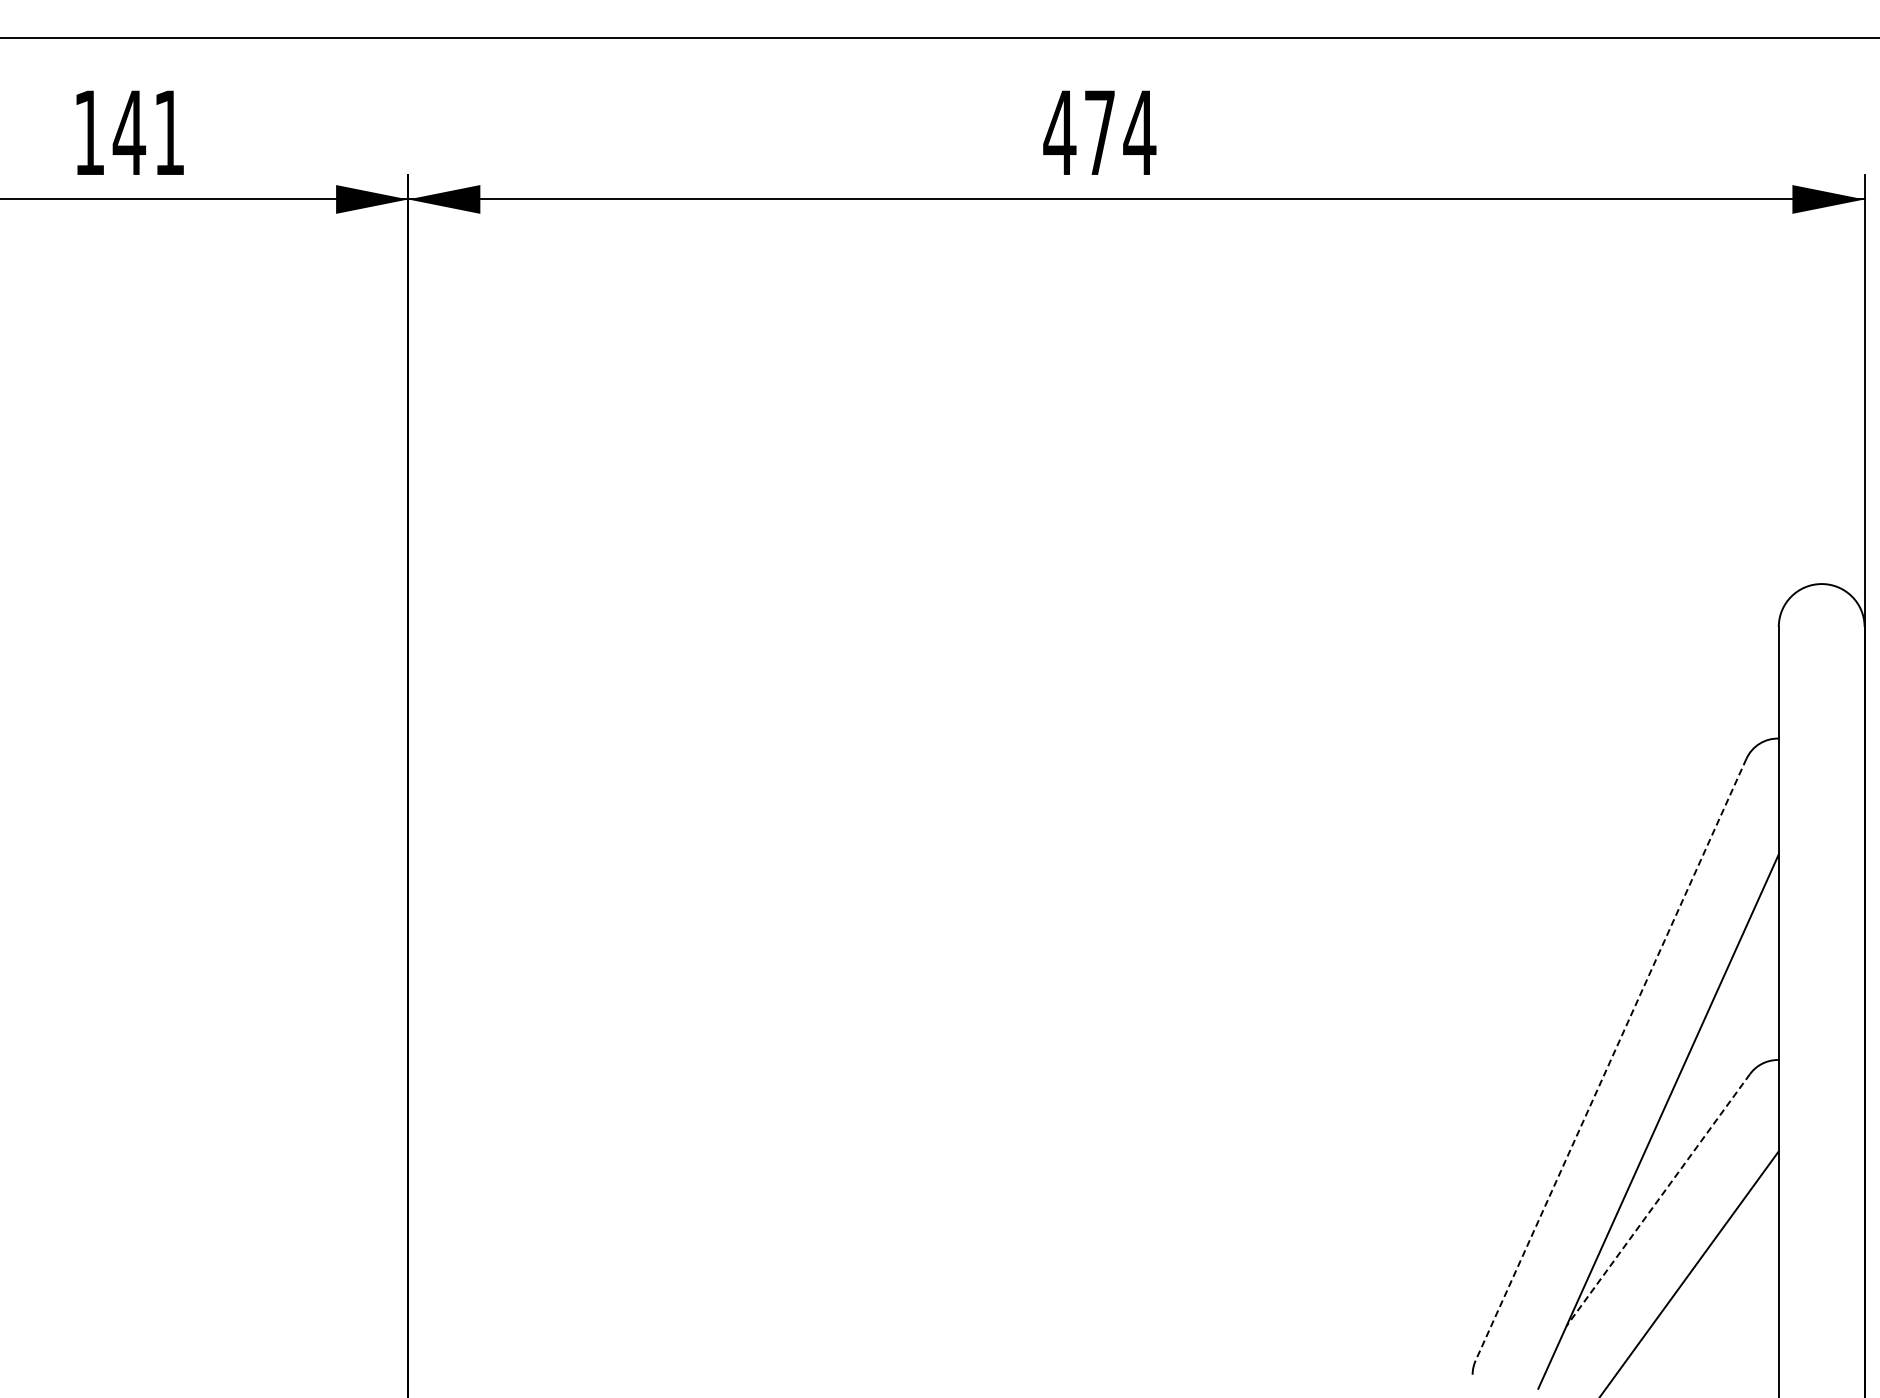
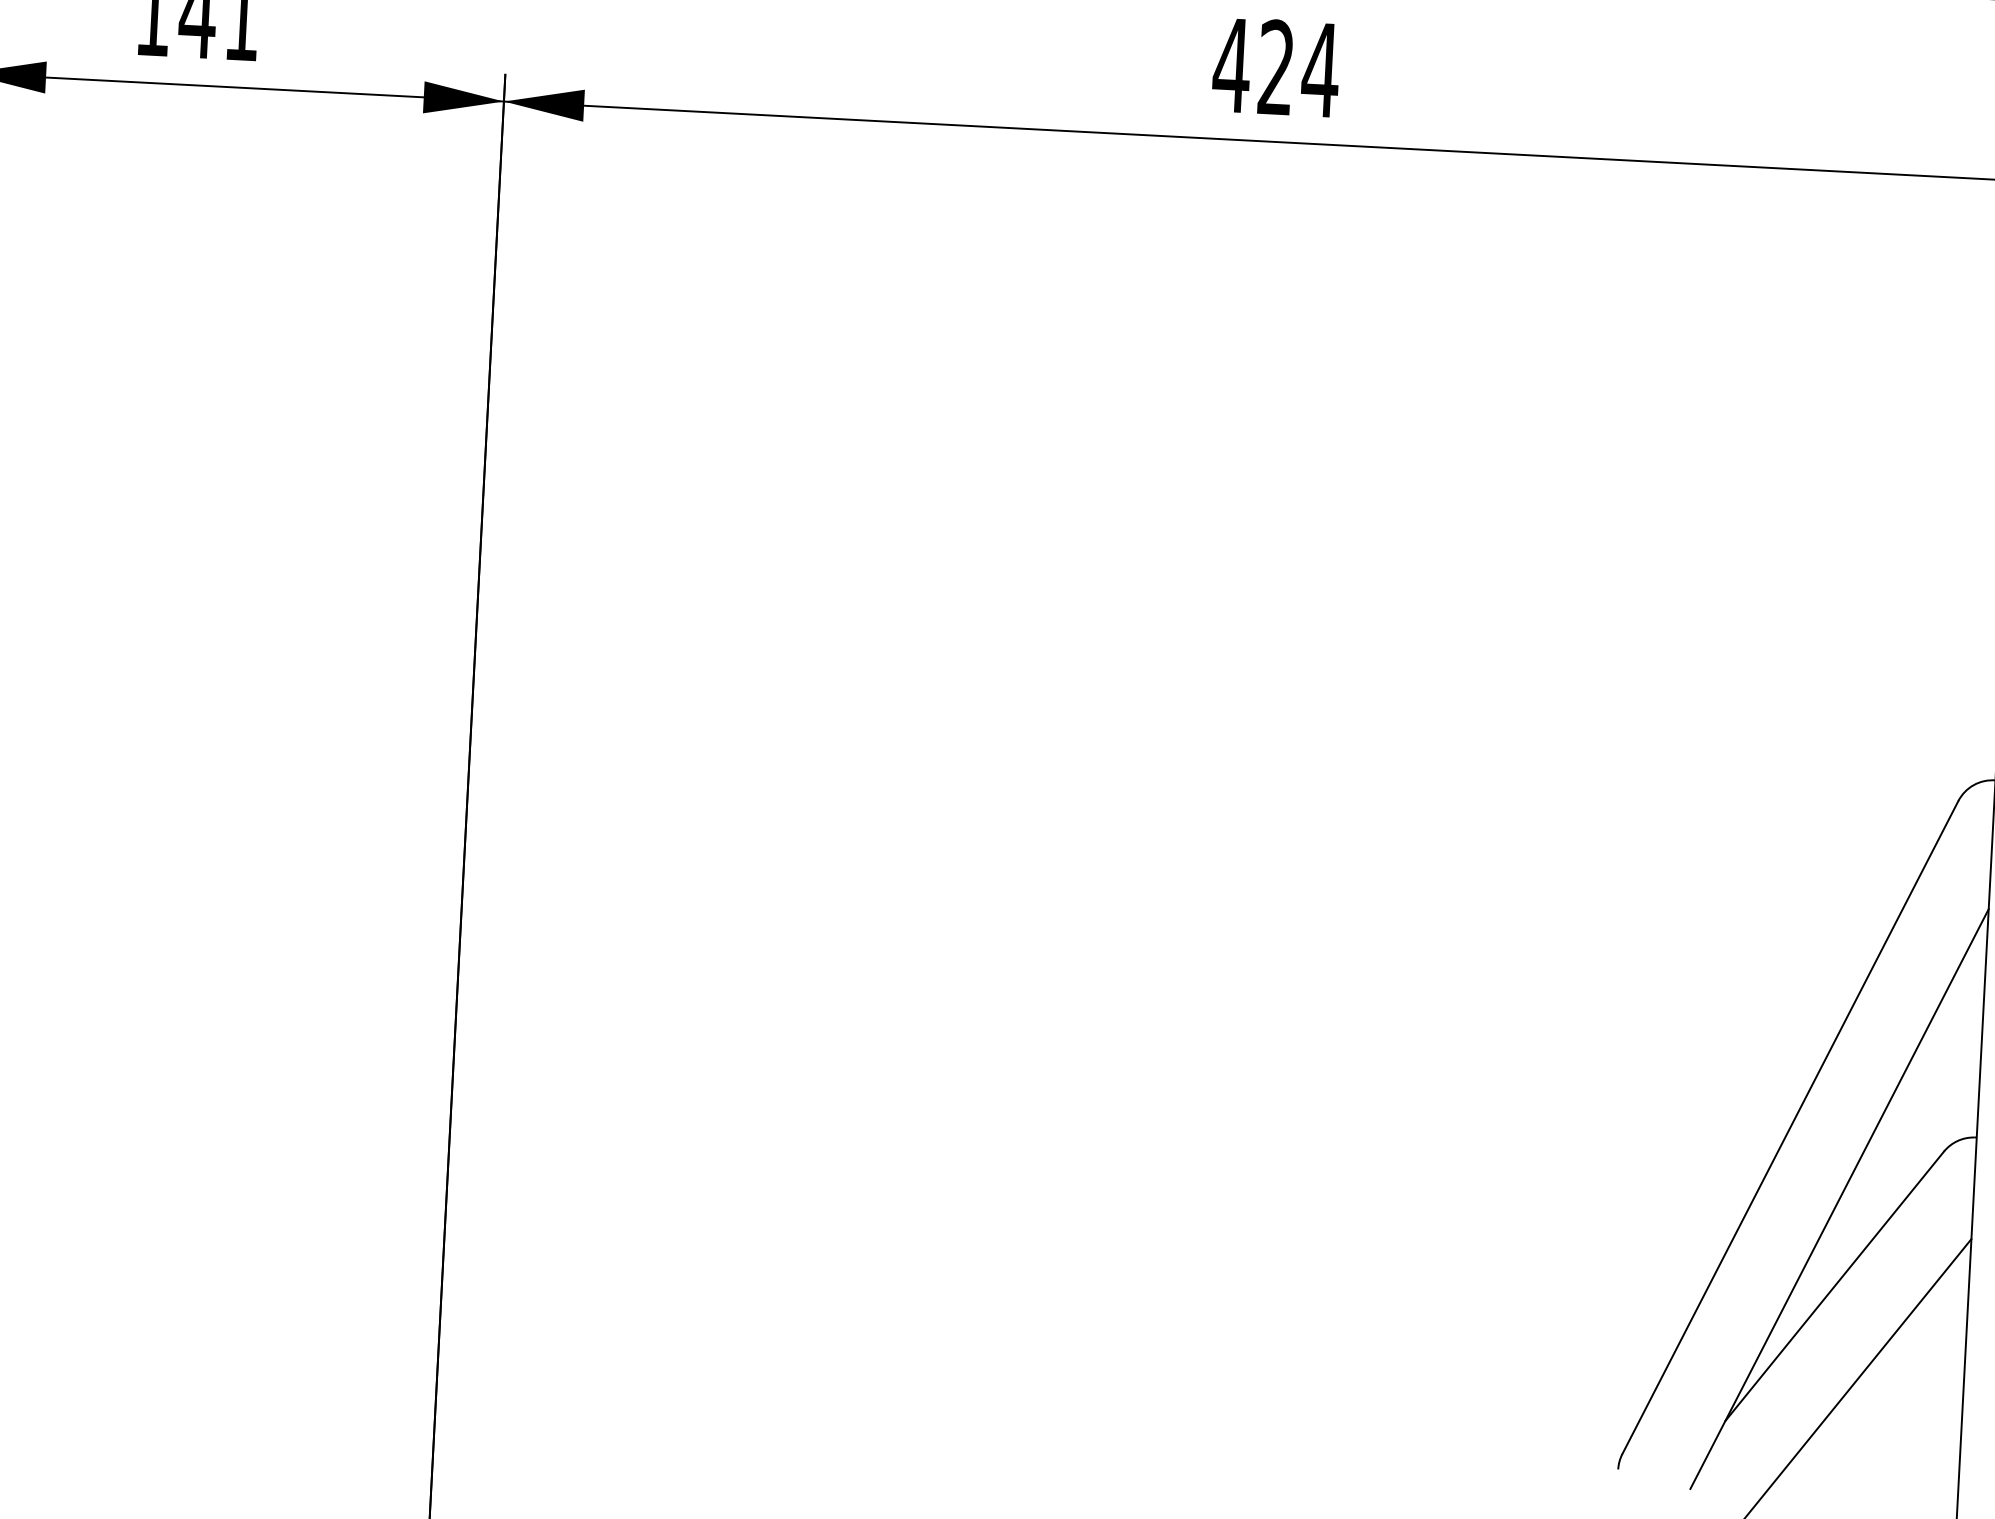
text: (1099, 131) -> (1276, 66), 474 -> 424
line: (1611, 1059) -> (1790, 1127), dashed -> solid
line: (1658, 1200) -> (1834, 1286), dashed -> solid

